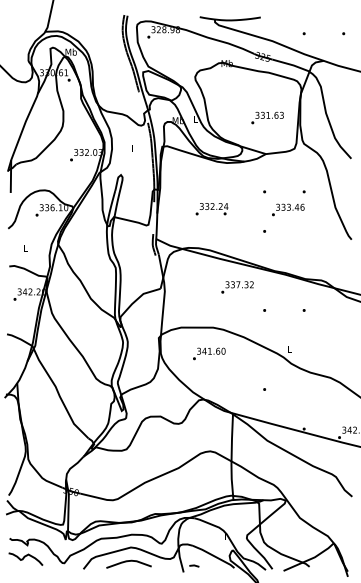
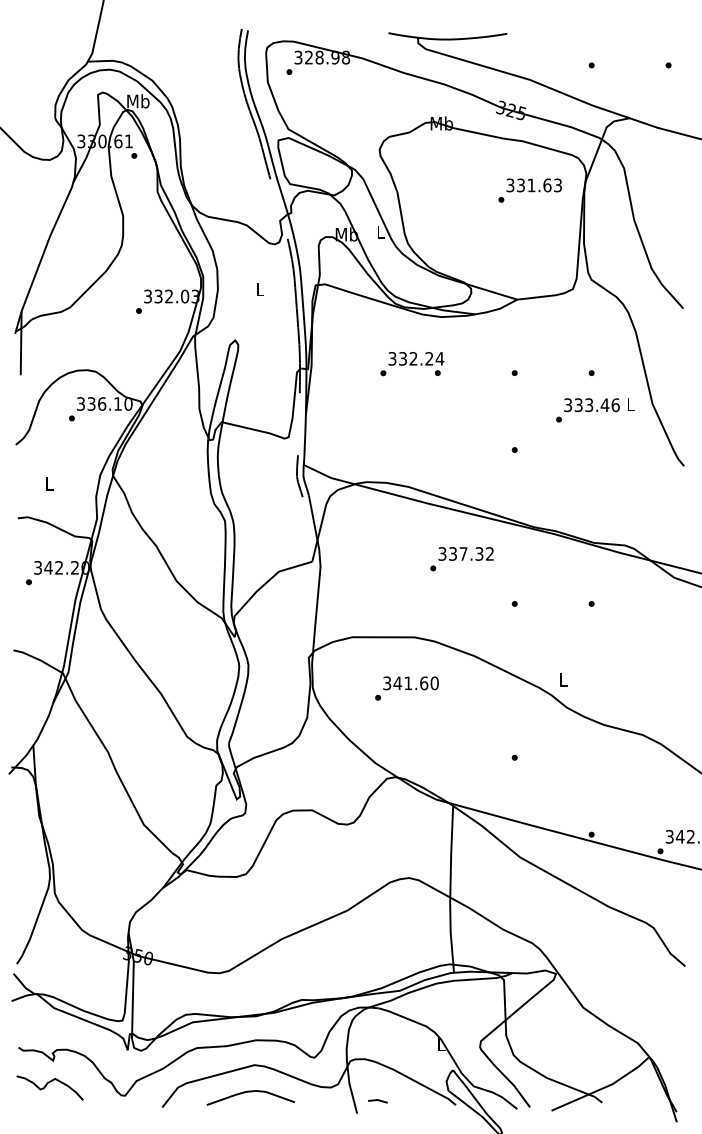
text: (267, 117) -> (530, 189), moved
text: (211, 209) -> (411, 364), moved
text: (288, 209) -> (588, 409), moved

